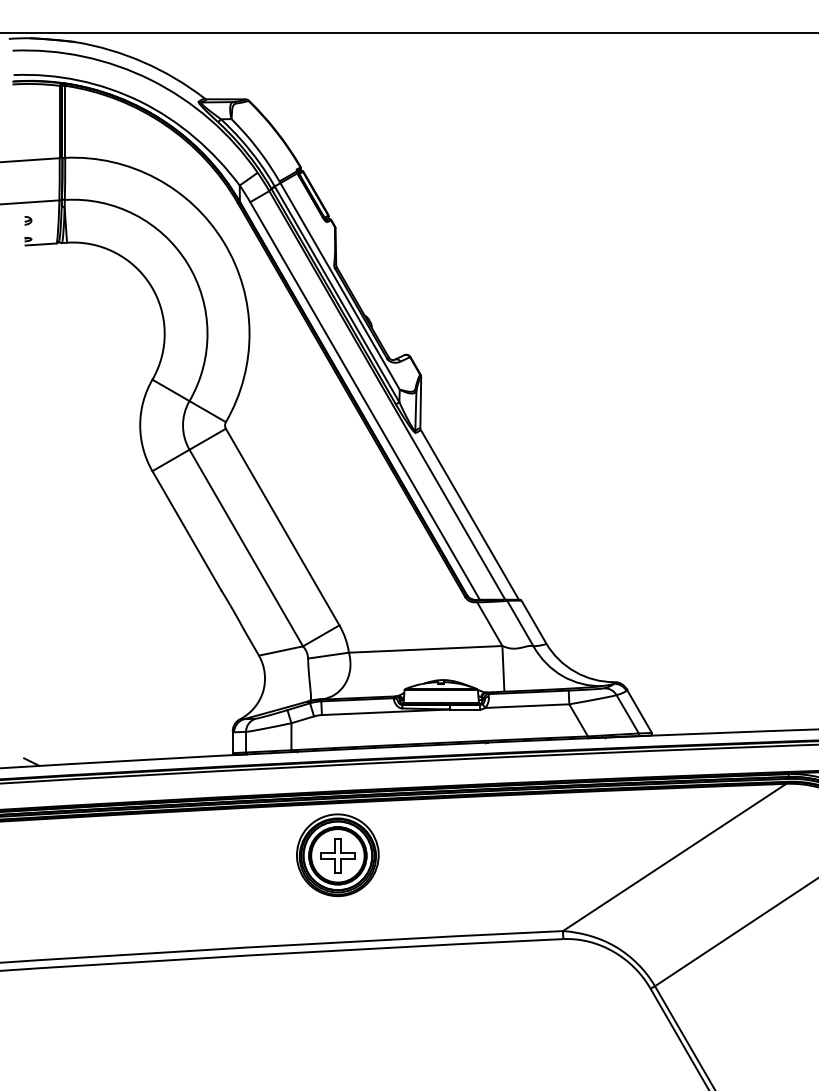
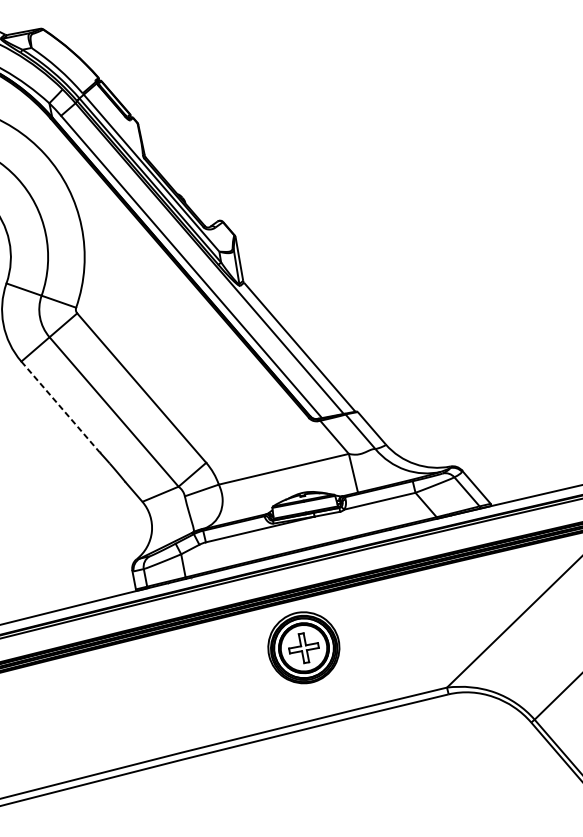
line: (186, 530) -> (60, 406), solid -> dashed
part: (337, 855) -> (303, 648), moved

